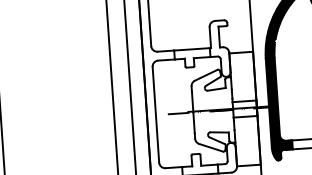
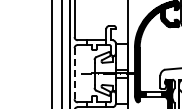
line: (155, 114) -> (74, 73), solid -> dashed

